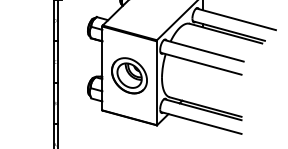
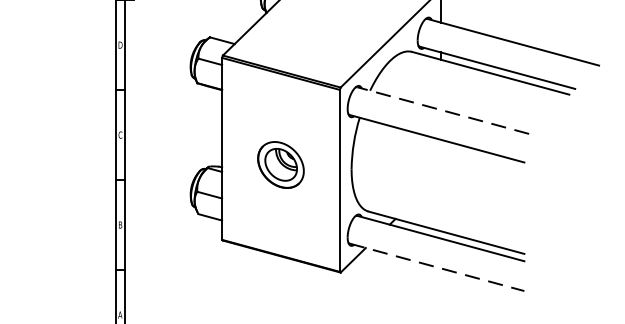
line: (204, 50) -> (443, 109), solid -> dashed
part: (129, 75) -> (281, 164), size x0.6
line: (201, 123) -> (437, 268), solid -> dashed

